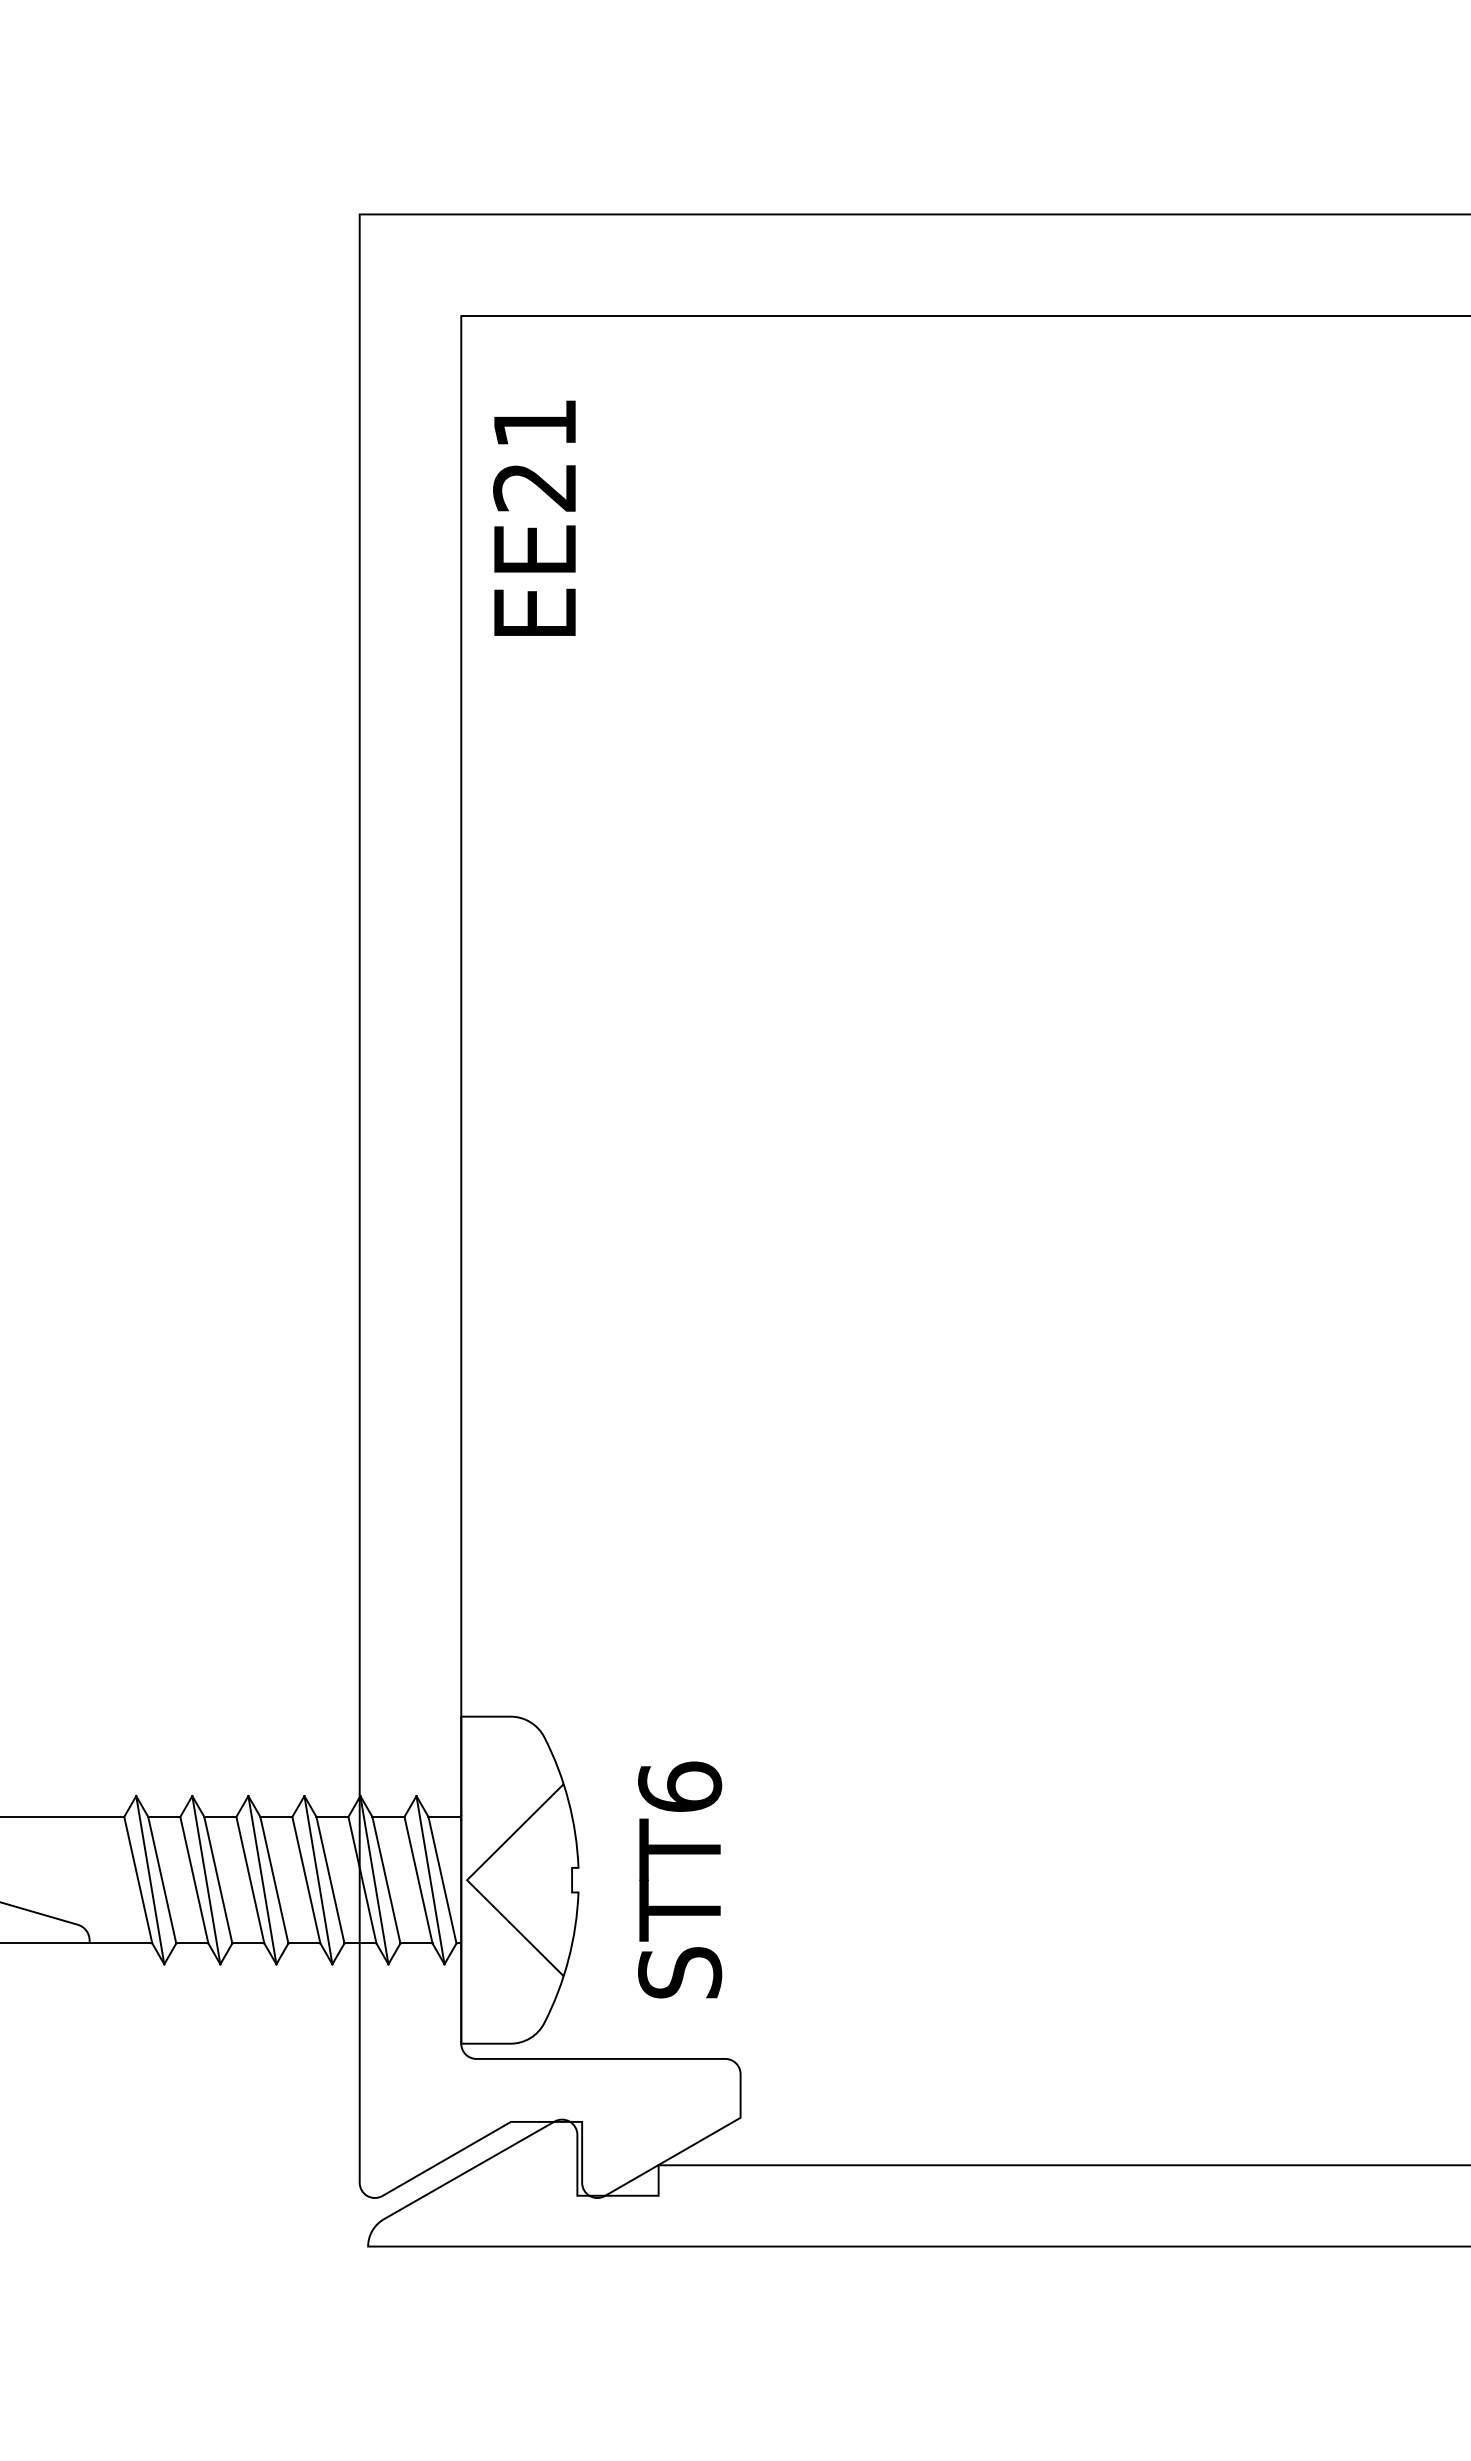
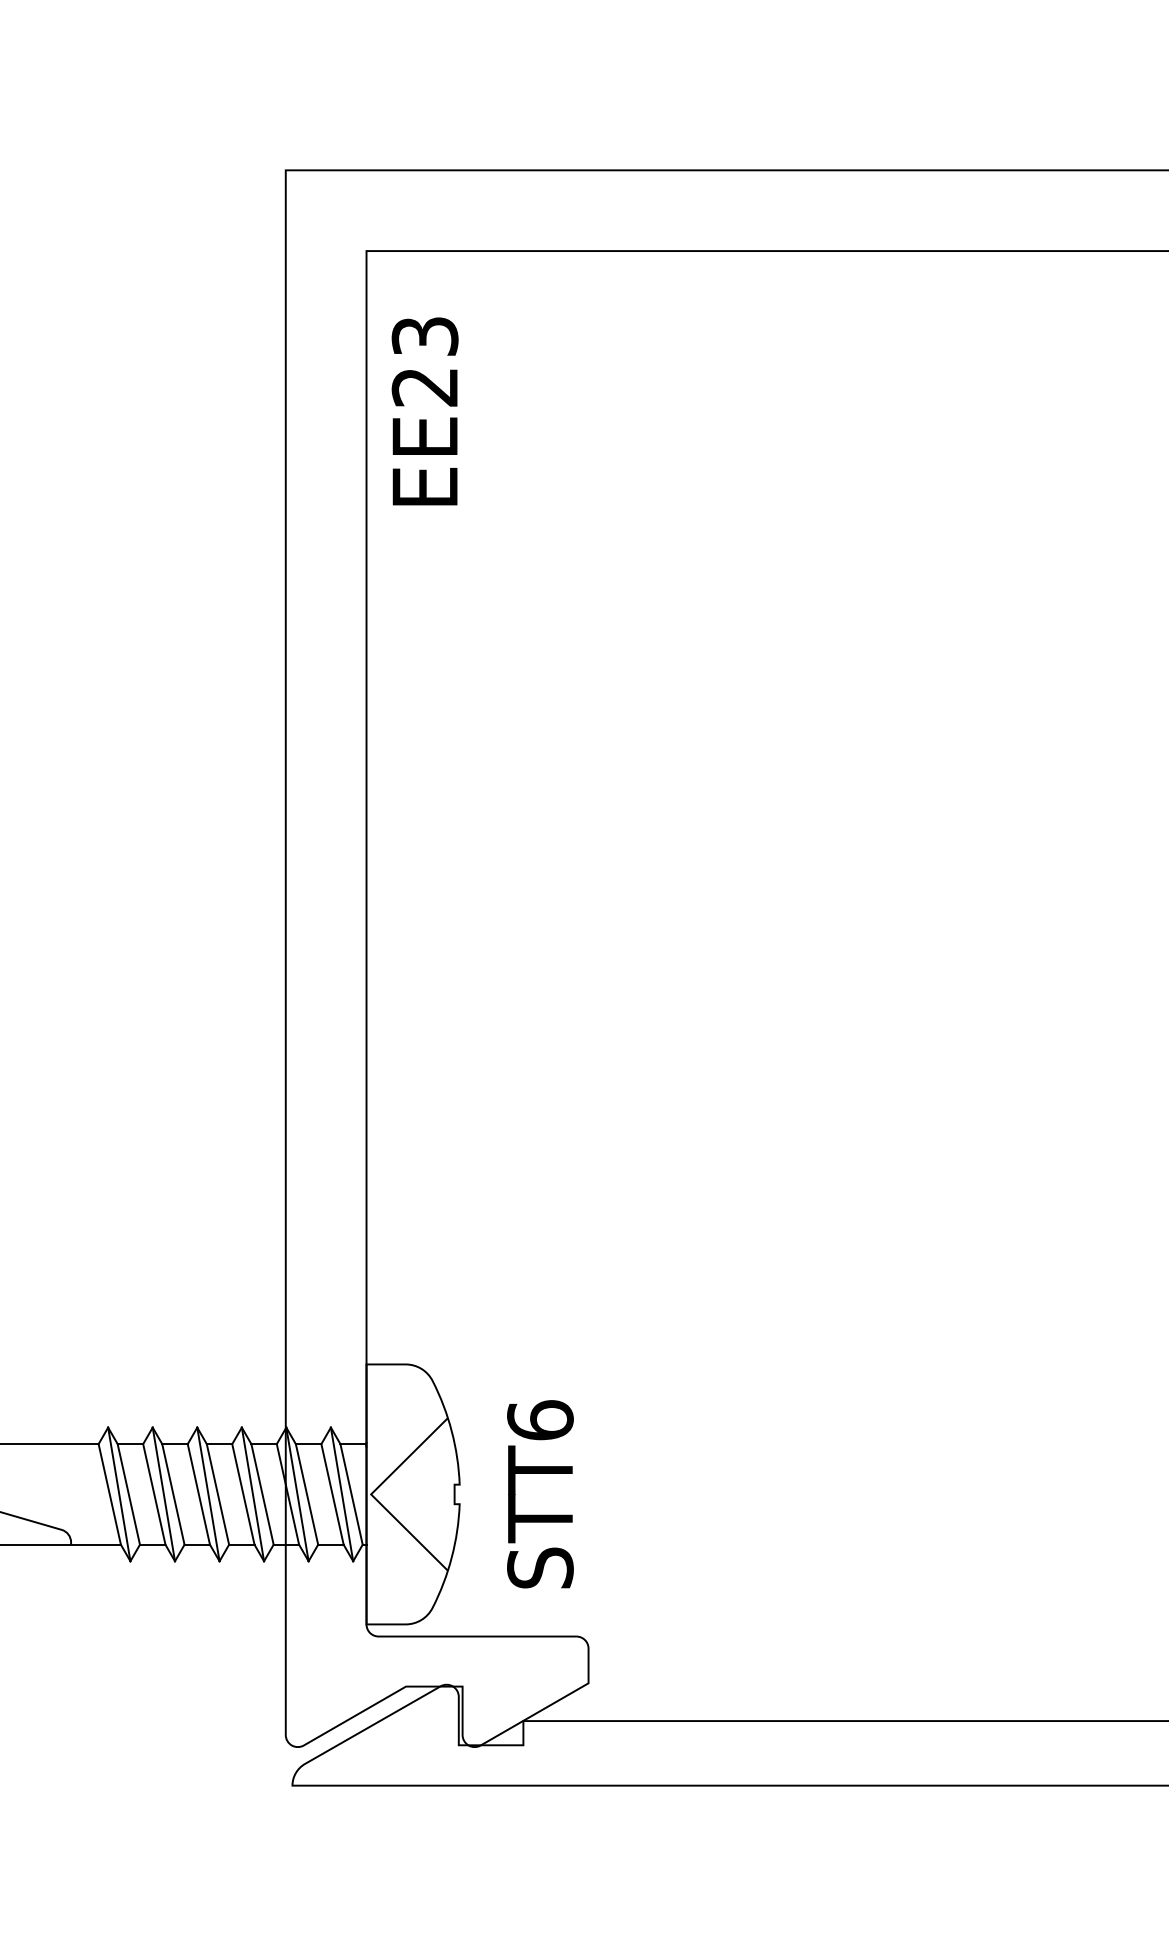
text: (535, 423) -> (425, 336), EE21 -> EE23

